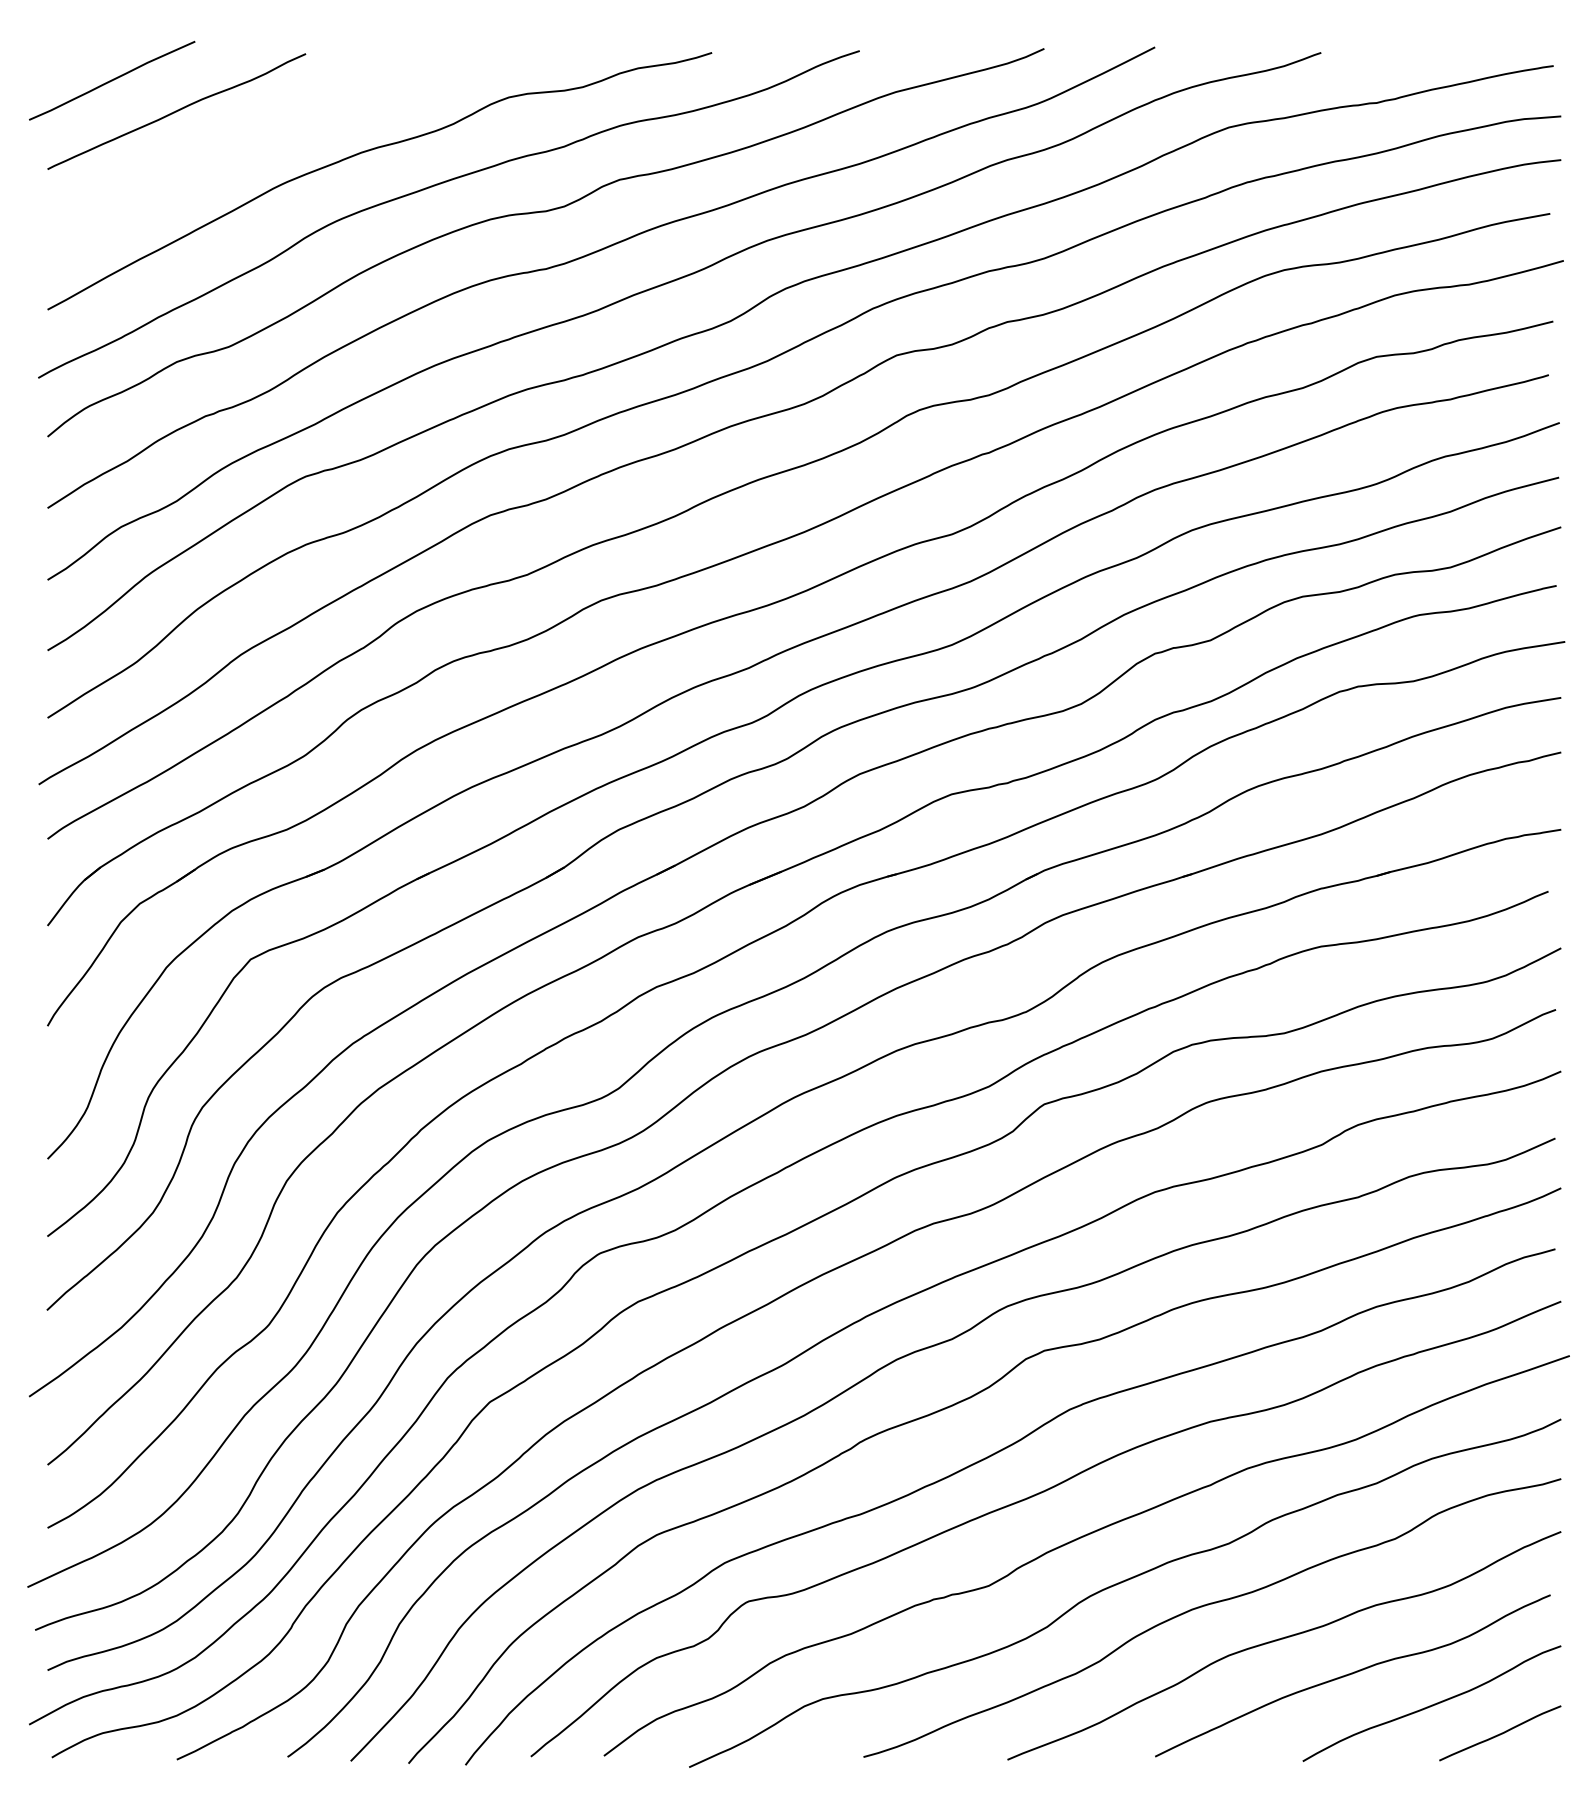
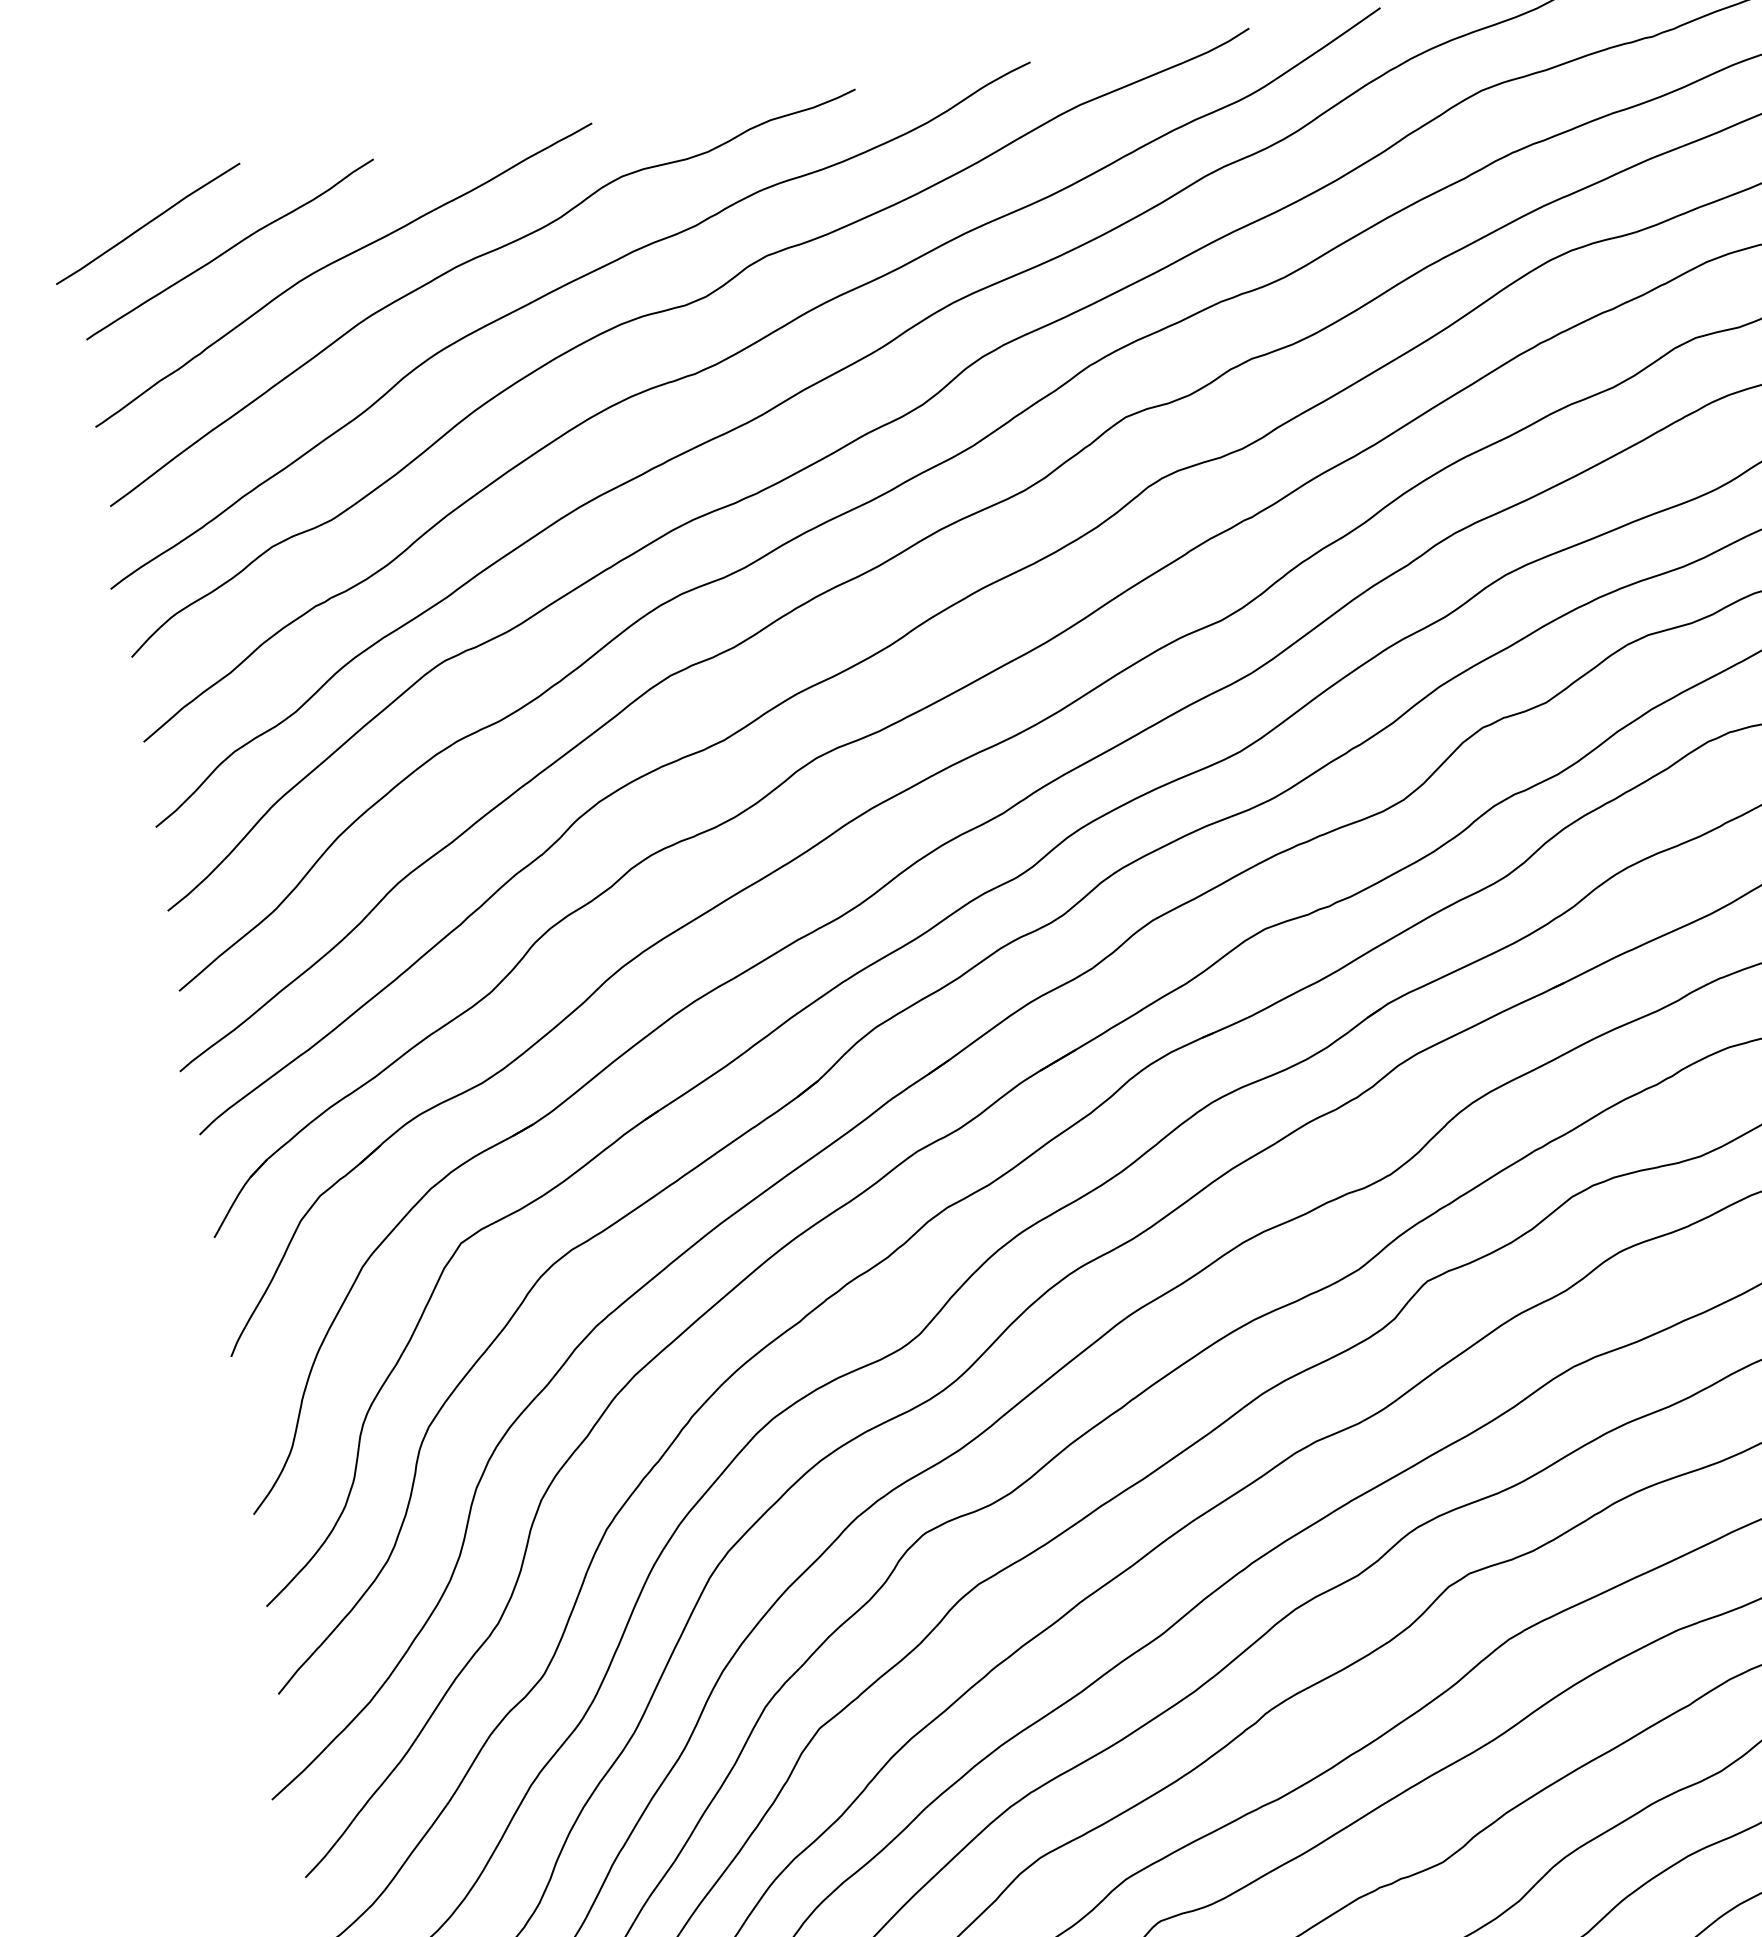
curve: (264, 134) -> (338, 261), added

